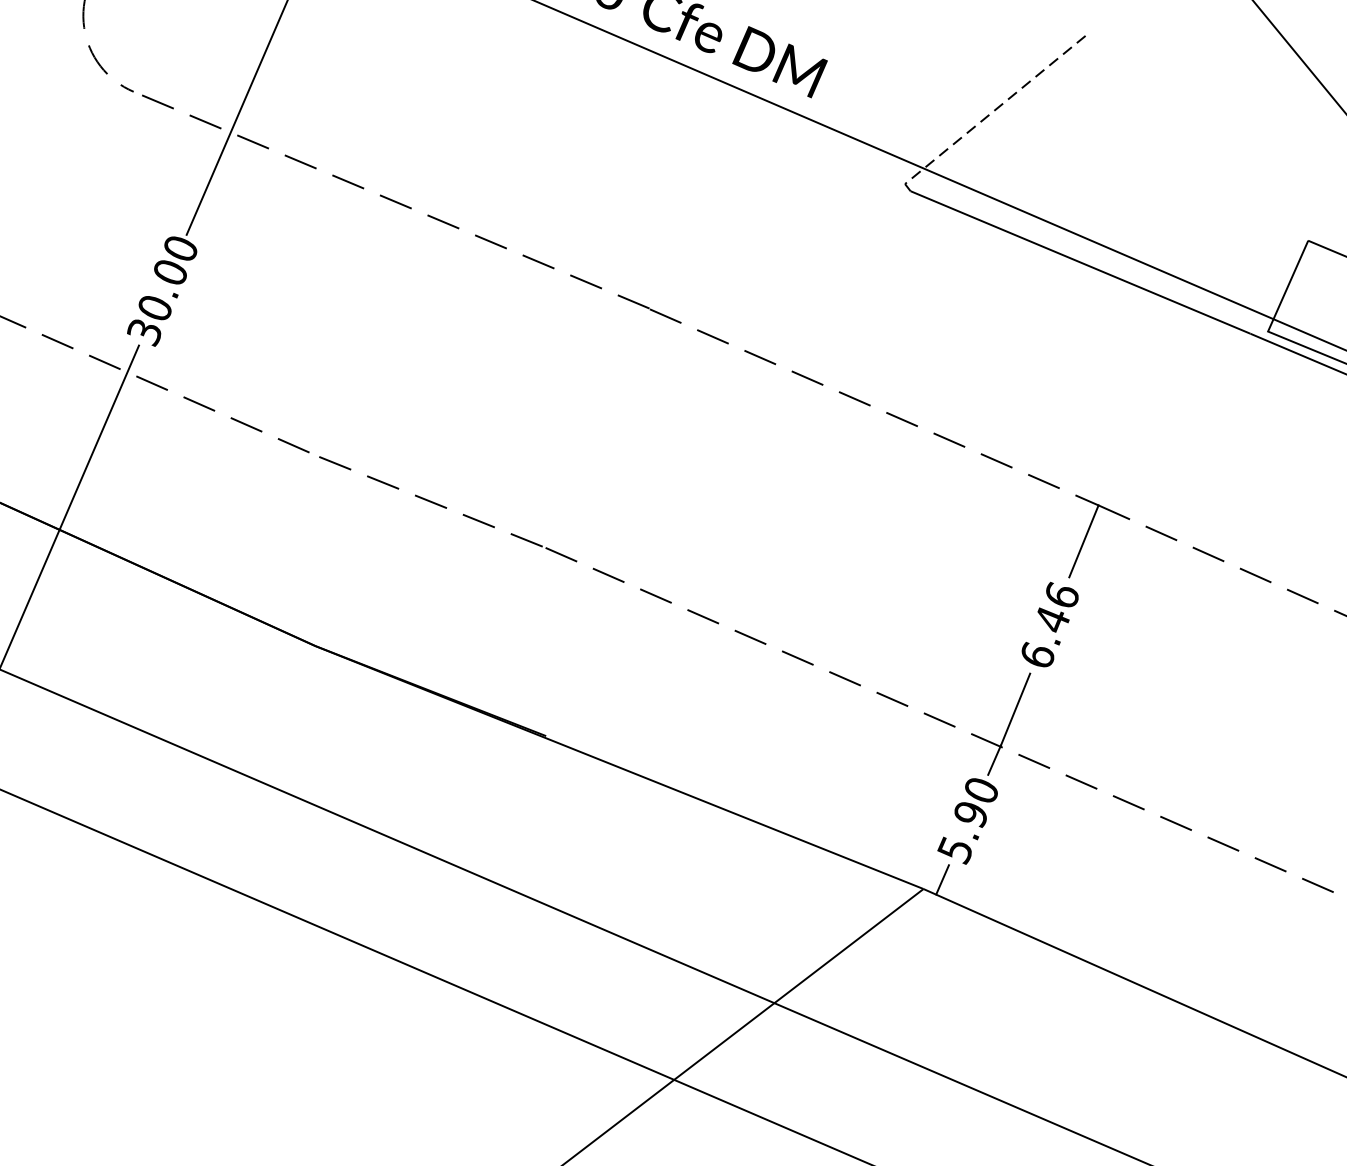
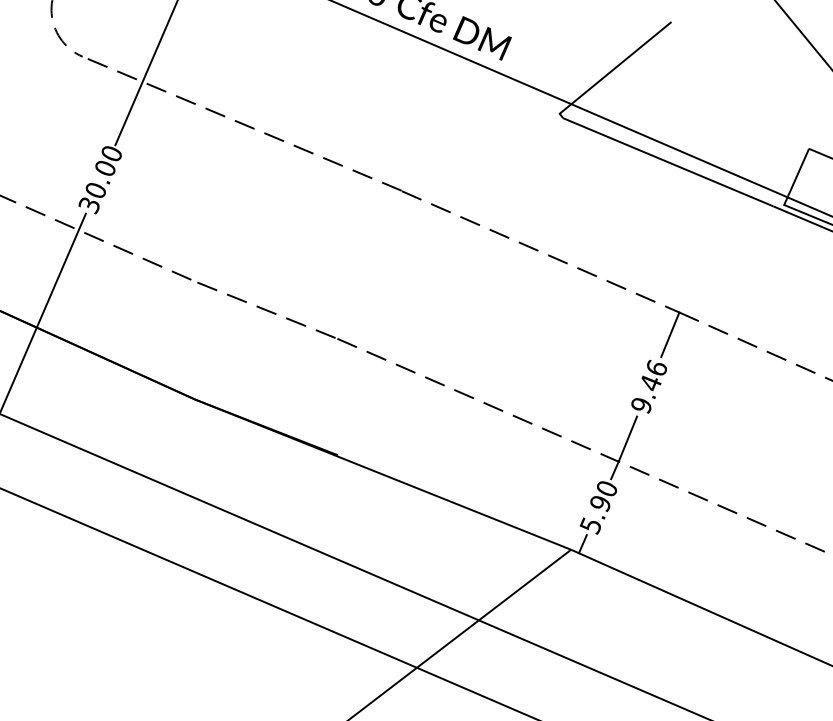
line: (990, 114) -> (612, 70), dashed -> solid
text: (1037, 655) -> (641, 405), 6.46 -> 9.46

